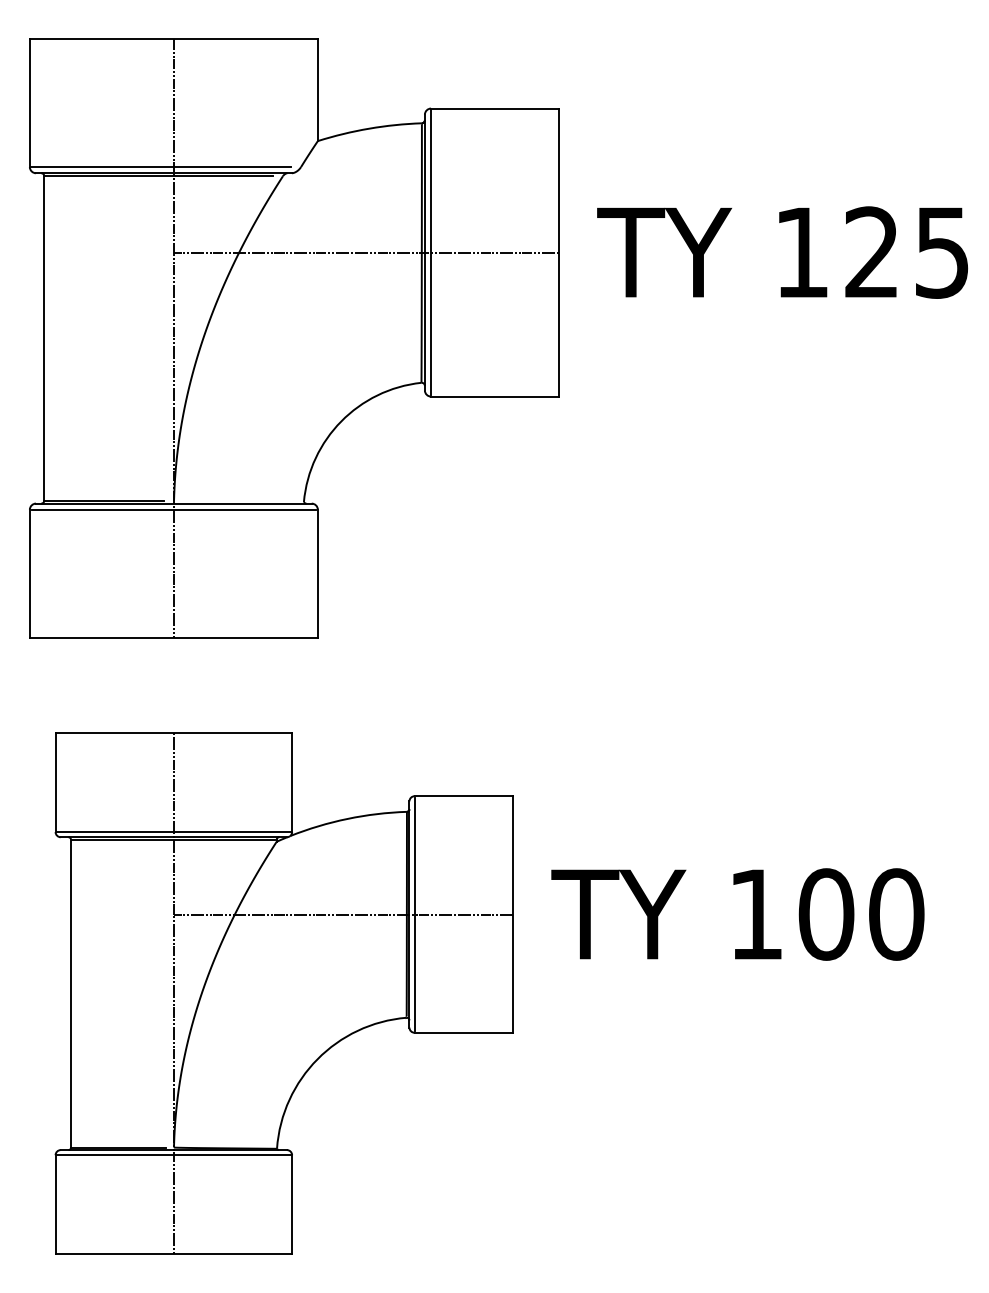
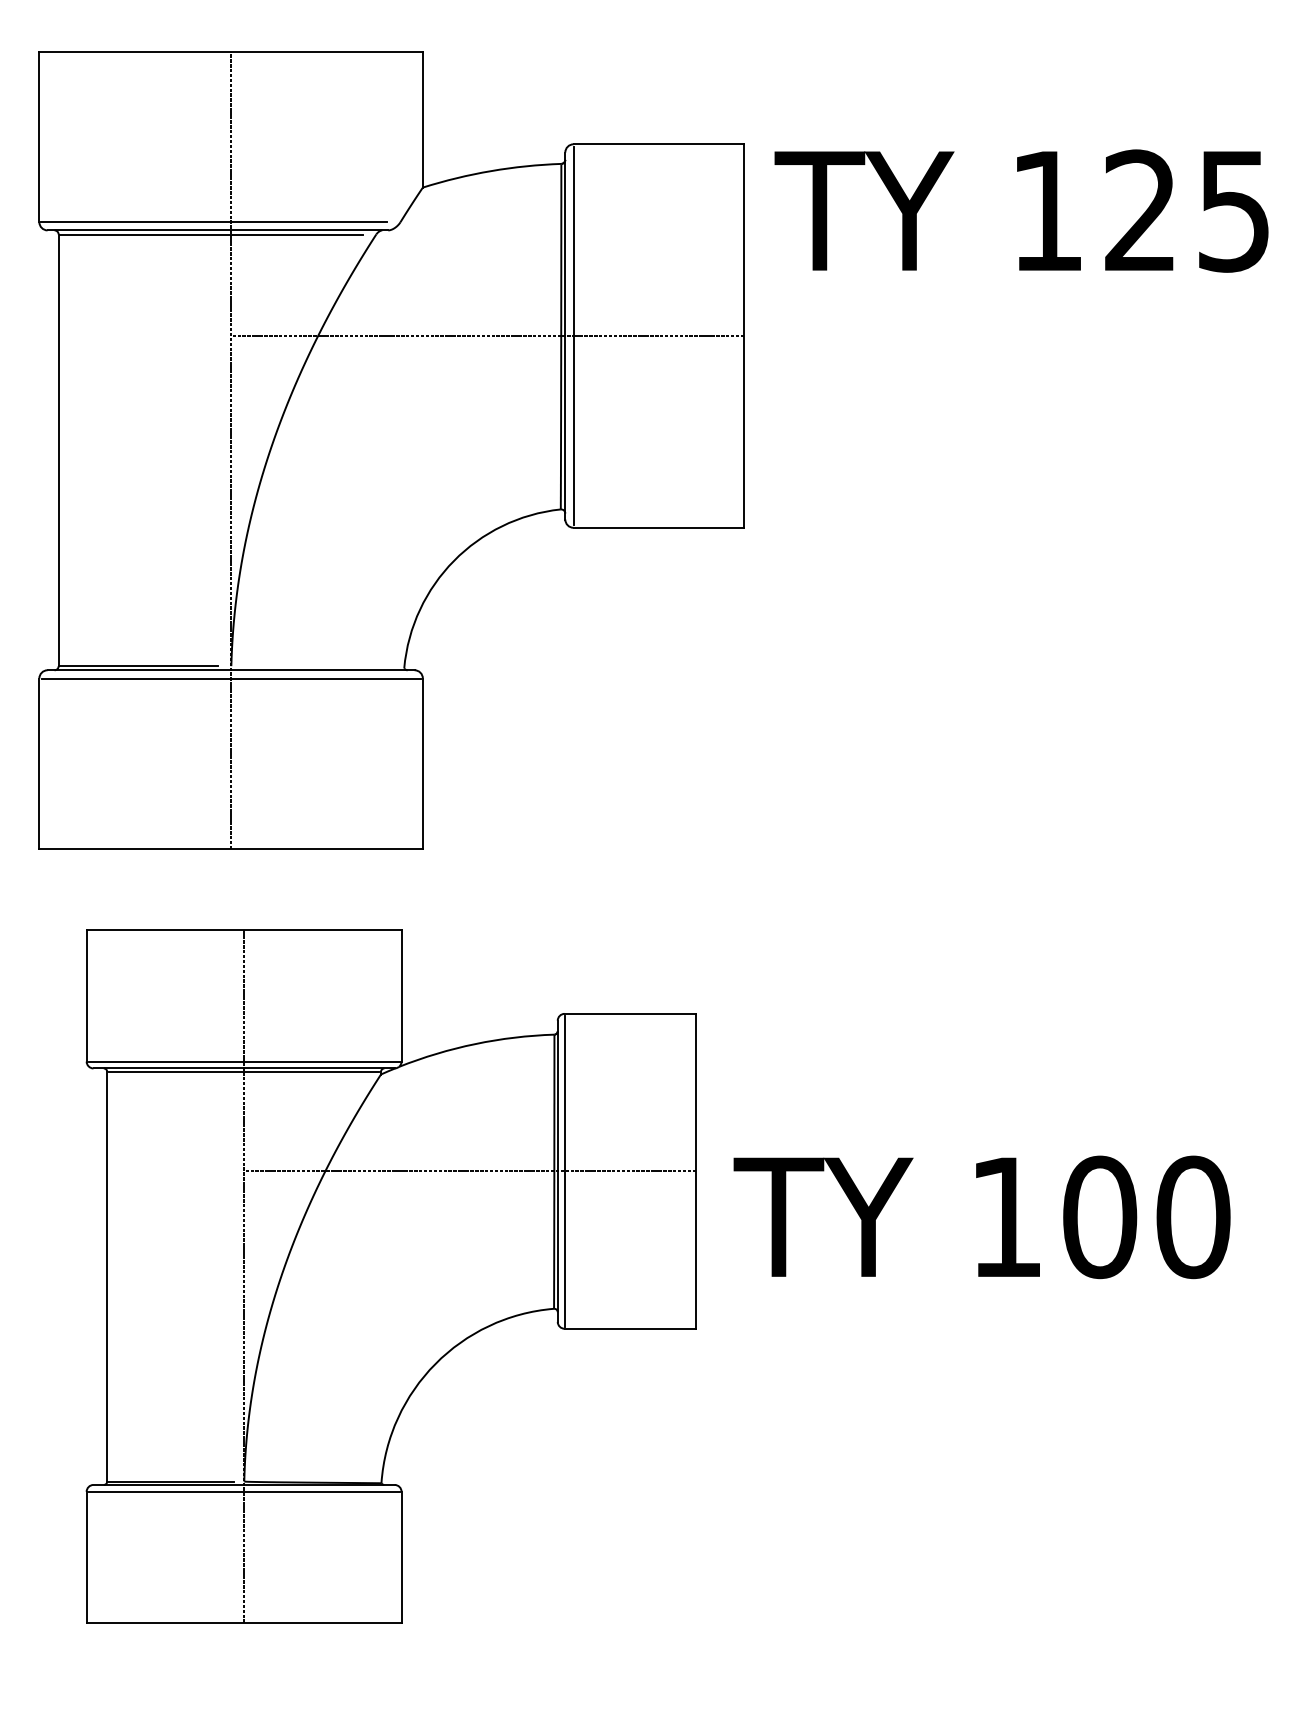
text: (782, 252) -> (1021, 210), moved
part: (283, 993) -> (390, 1276), moved

